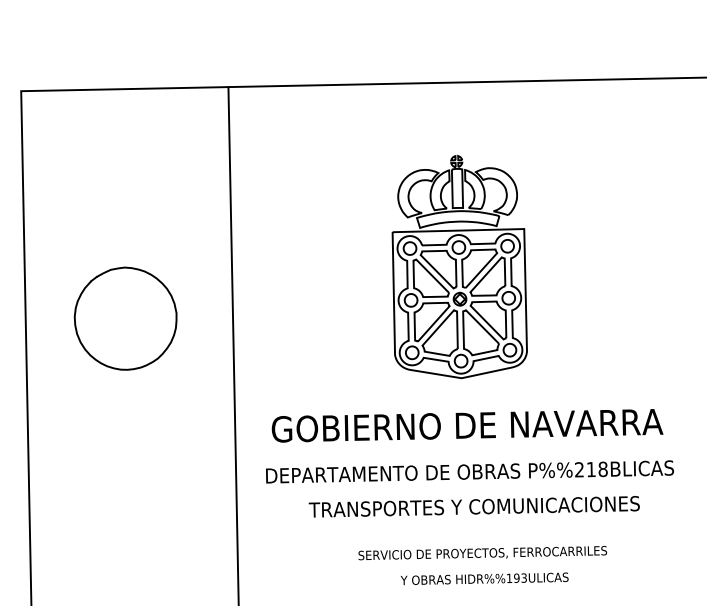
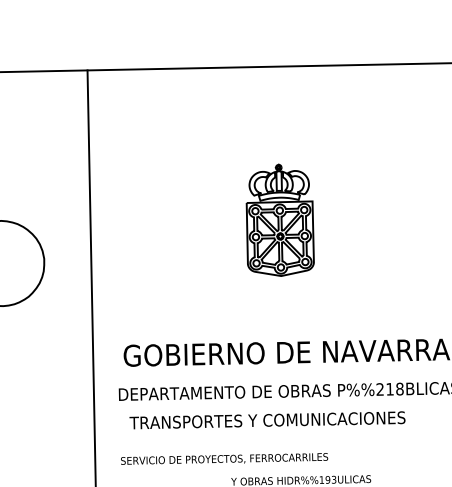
part: (459, 266) -> (280, 219), size x0.6
text: (473, 506) -> (266, 420), moved
text: (482, 553) -> (224, 459), moved

